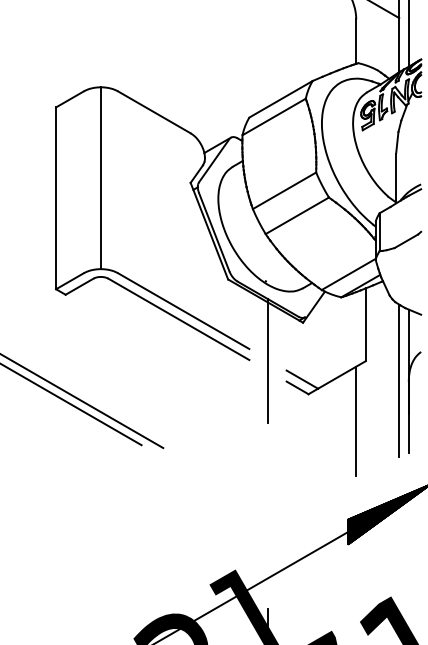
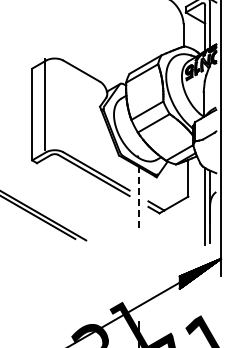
line: (100, 178) -> (44, 104), moved
line: (268, 358) -> (139, 195), solid -> dashed
line: (356, 420) -> (183, 226), removed

